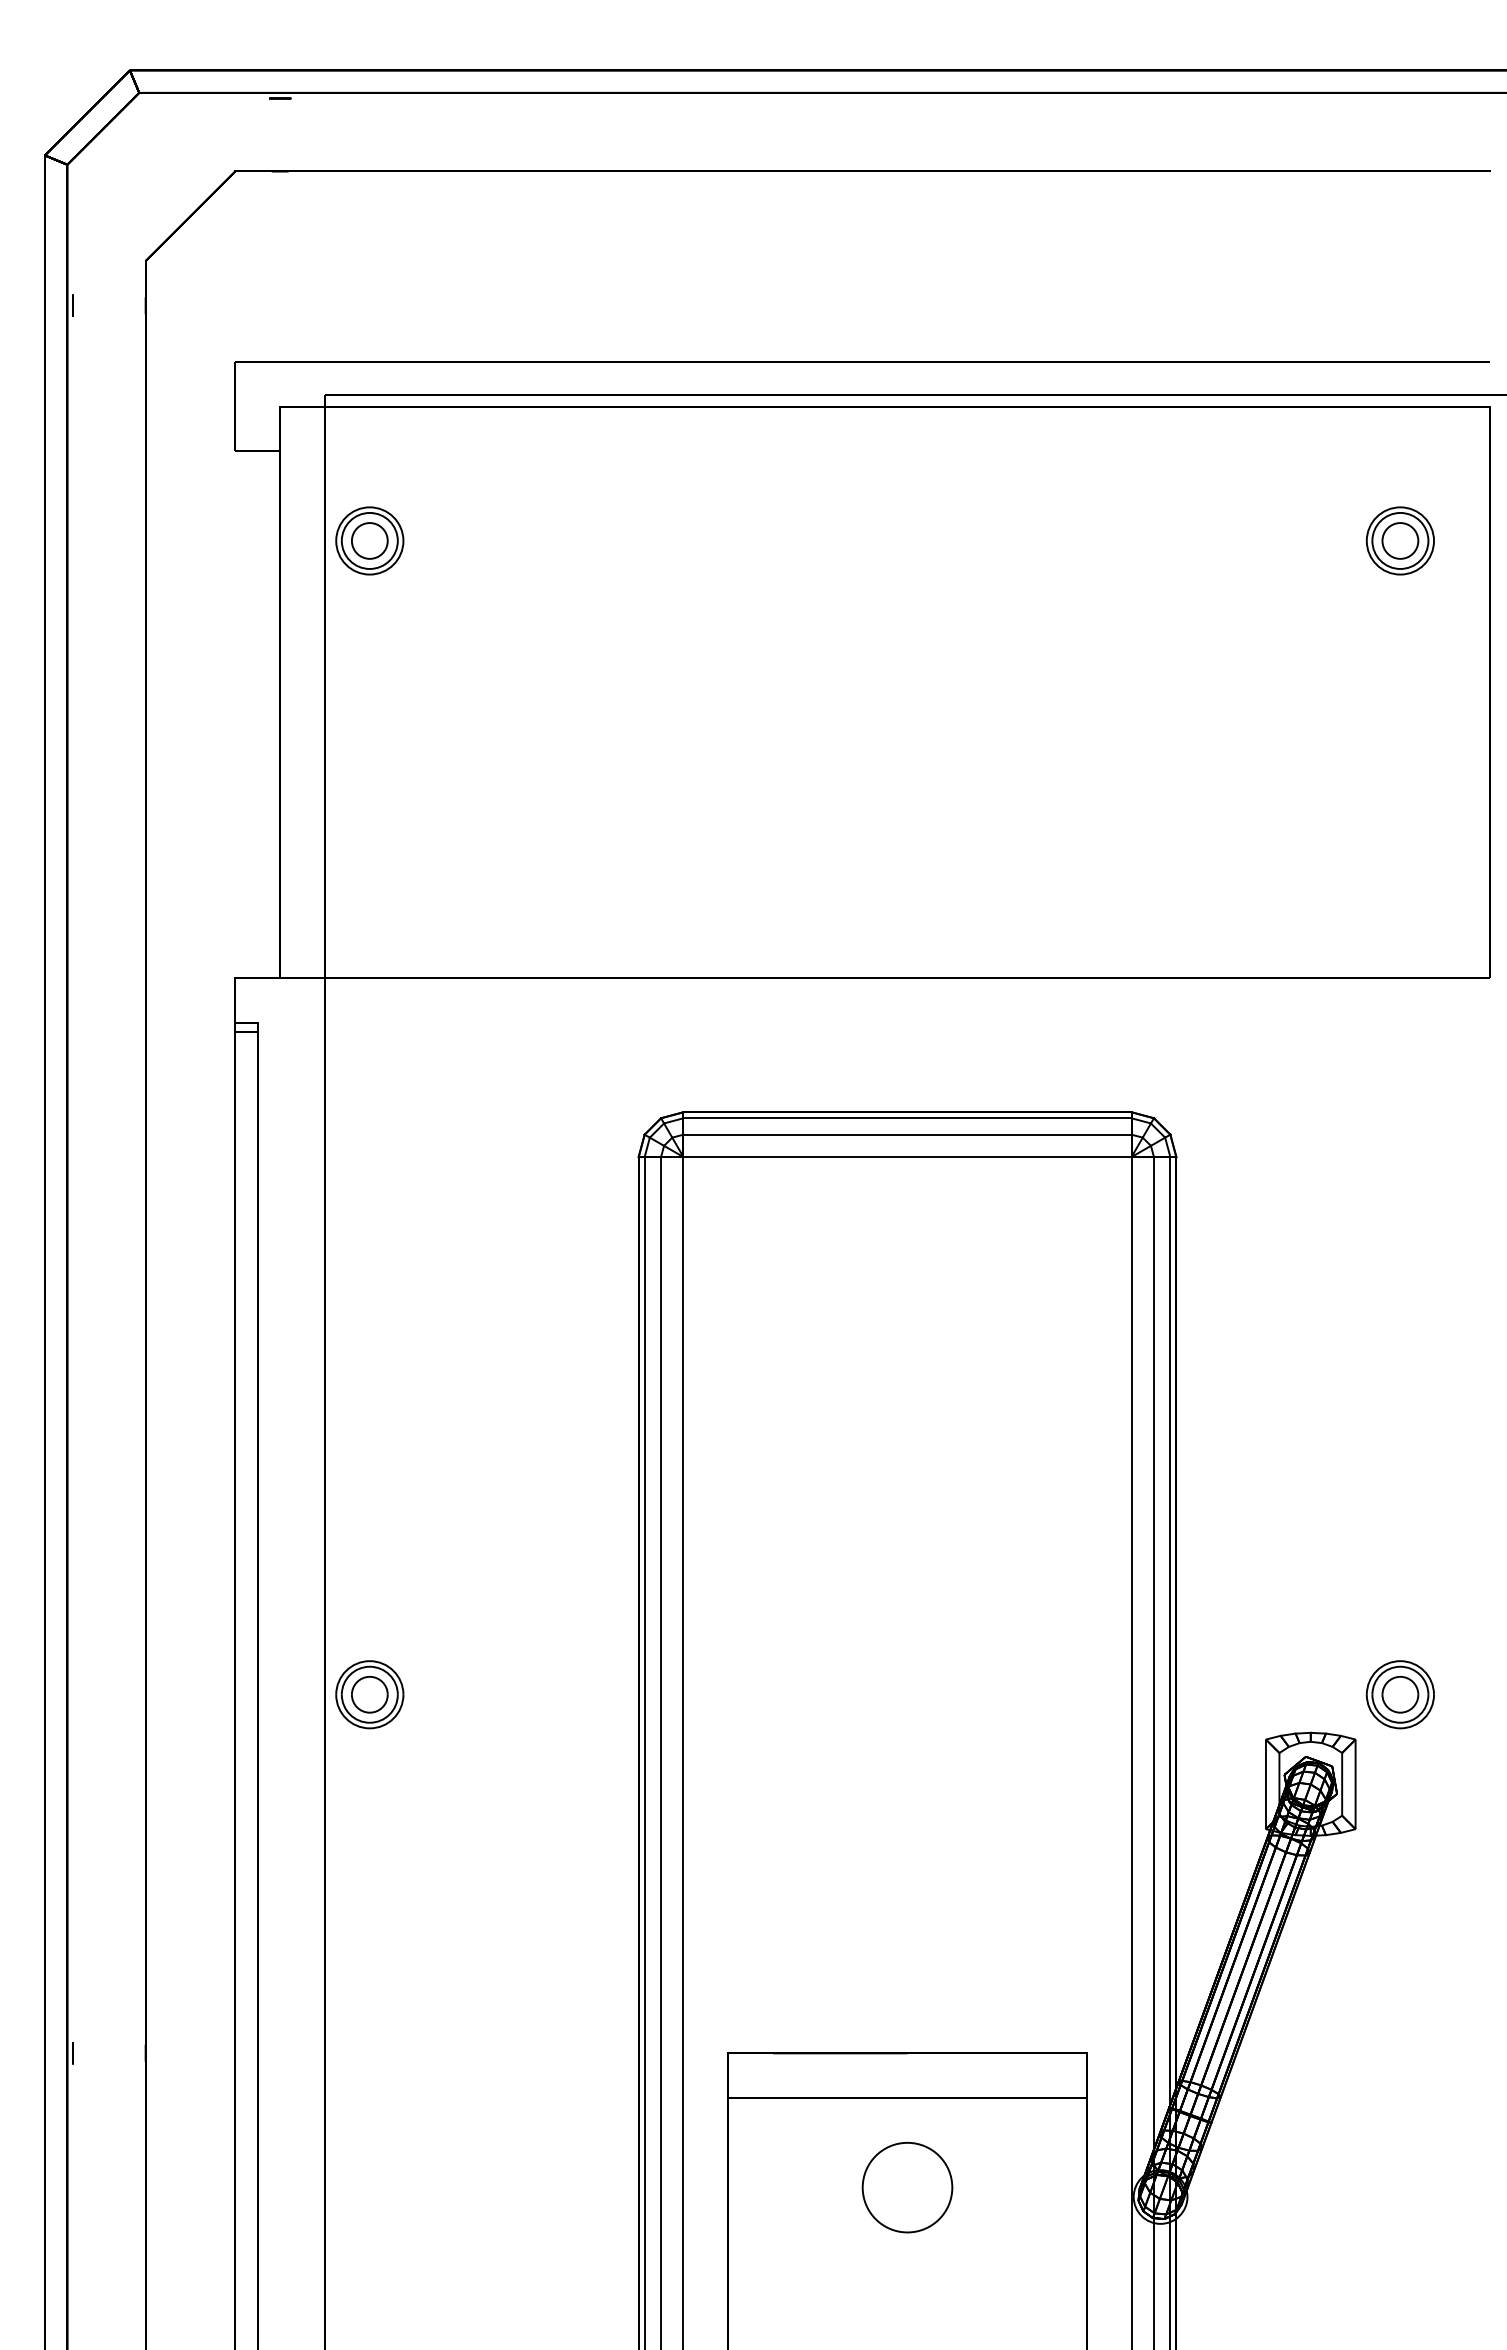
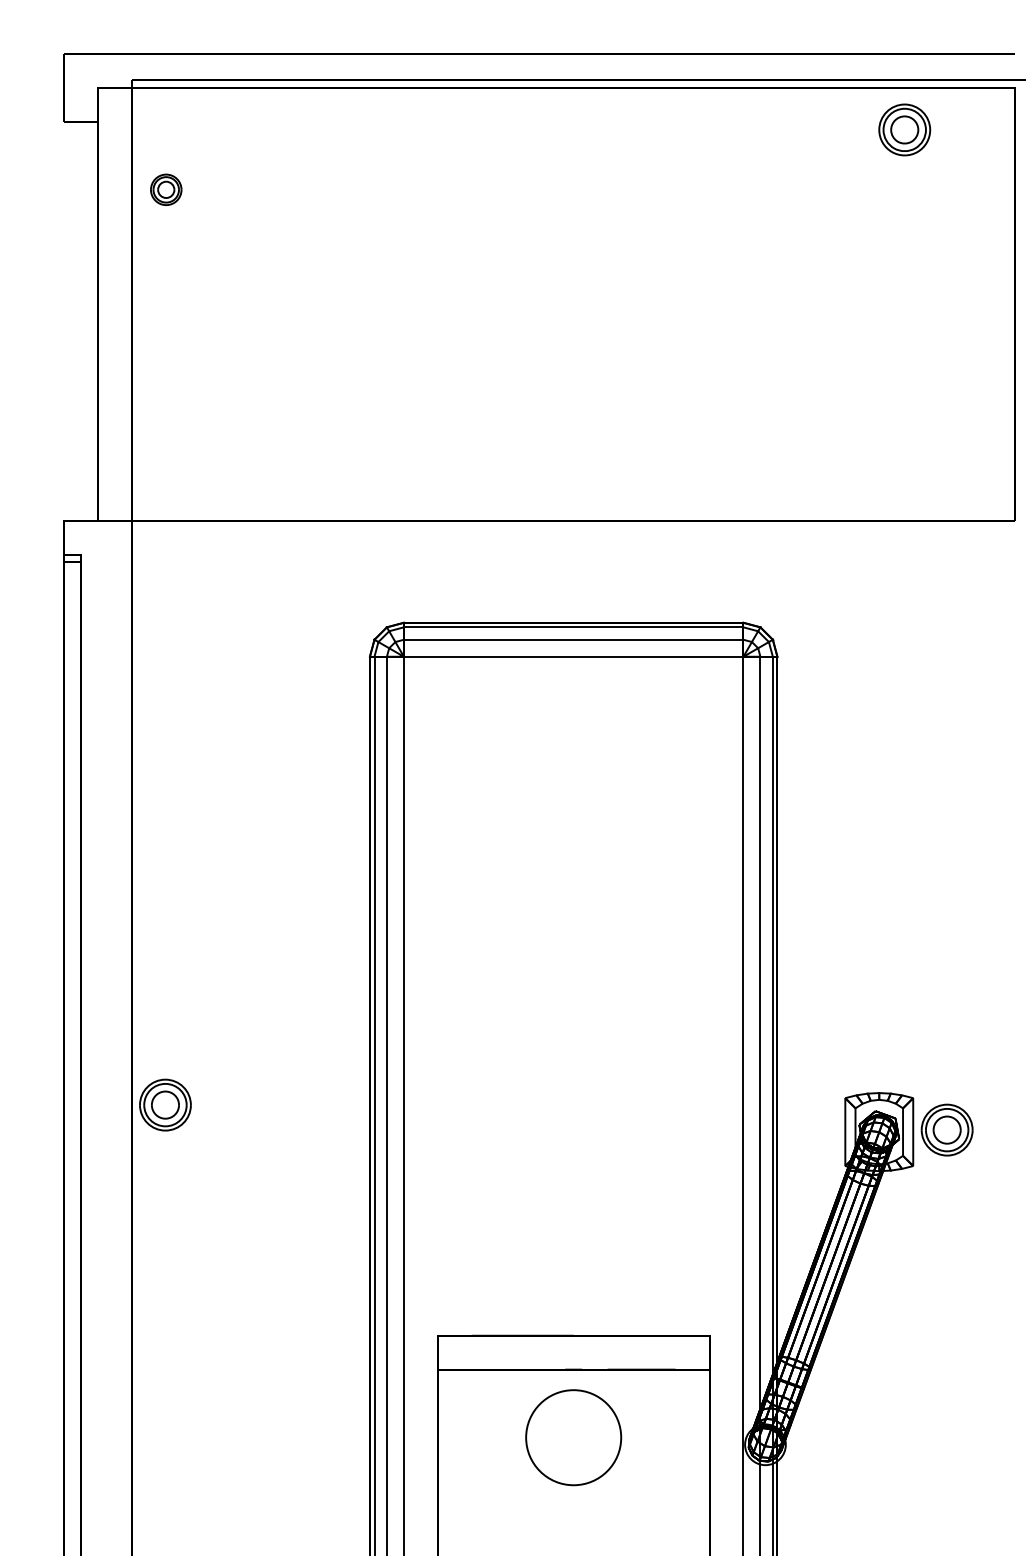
part: (369, 540) -> (165, 189), size x0.6
part: (1399, 540) -> (904, 129), moved
part: (369, 1694) -> (165, 1104), moved
part: (1399, 1694) -> (946, 1129), moved
circle: (907, 2187) -> (573, 1437), size x1.4

